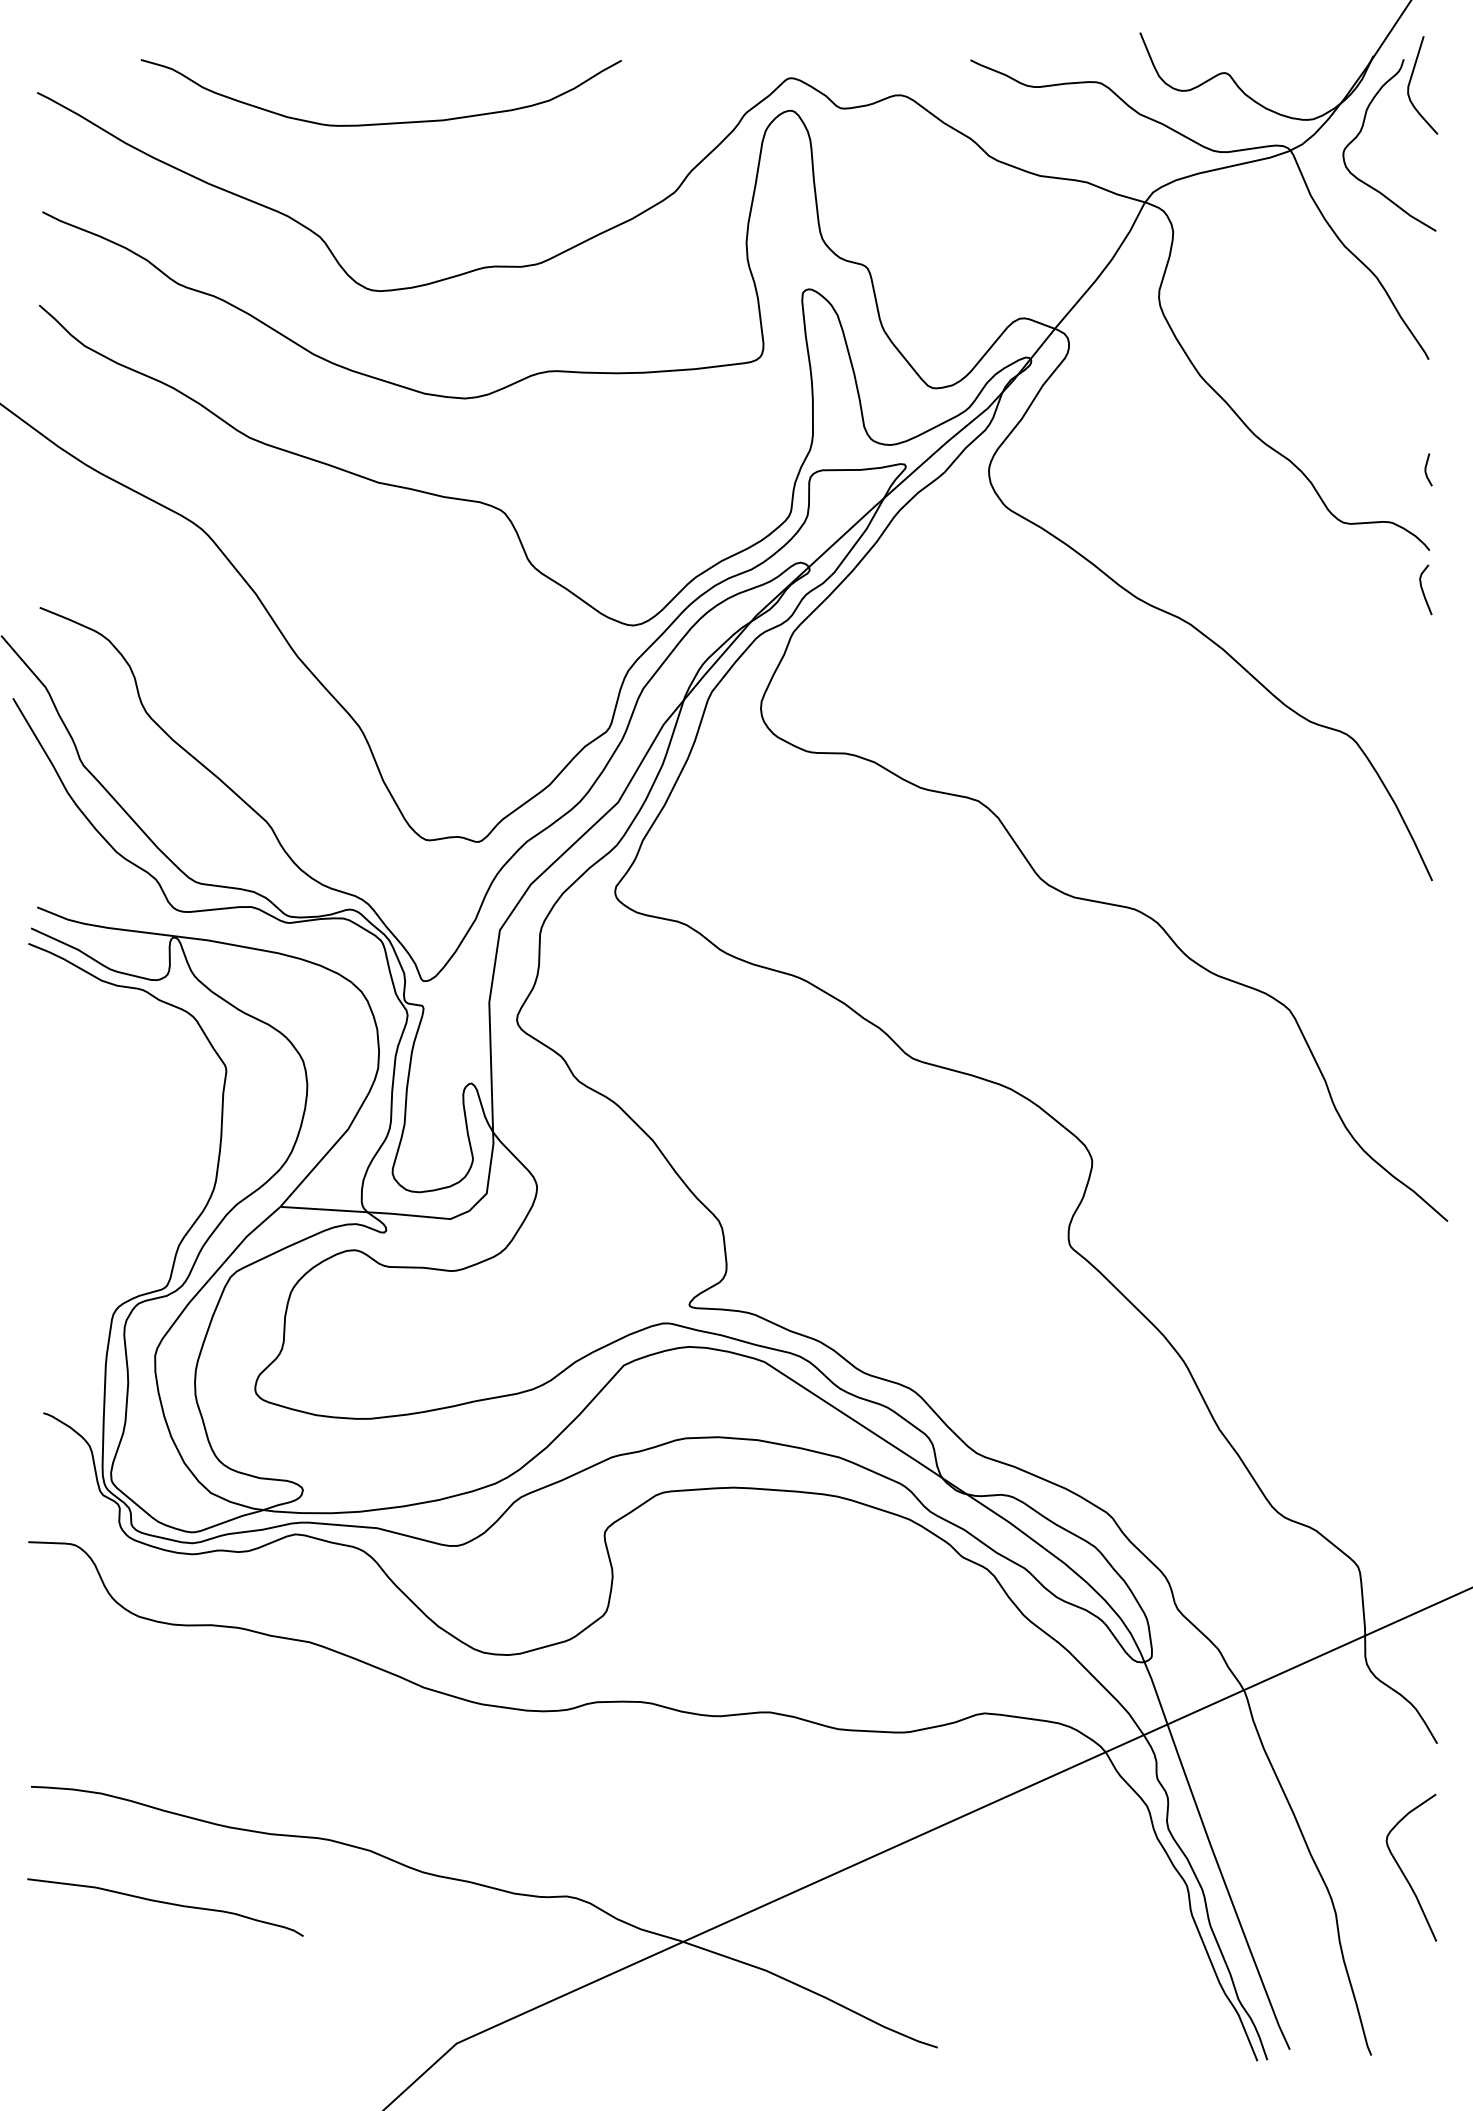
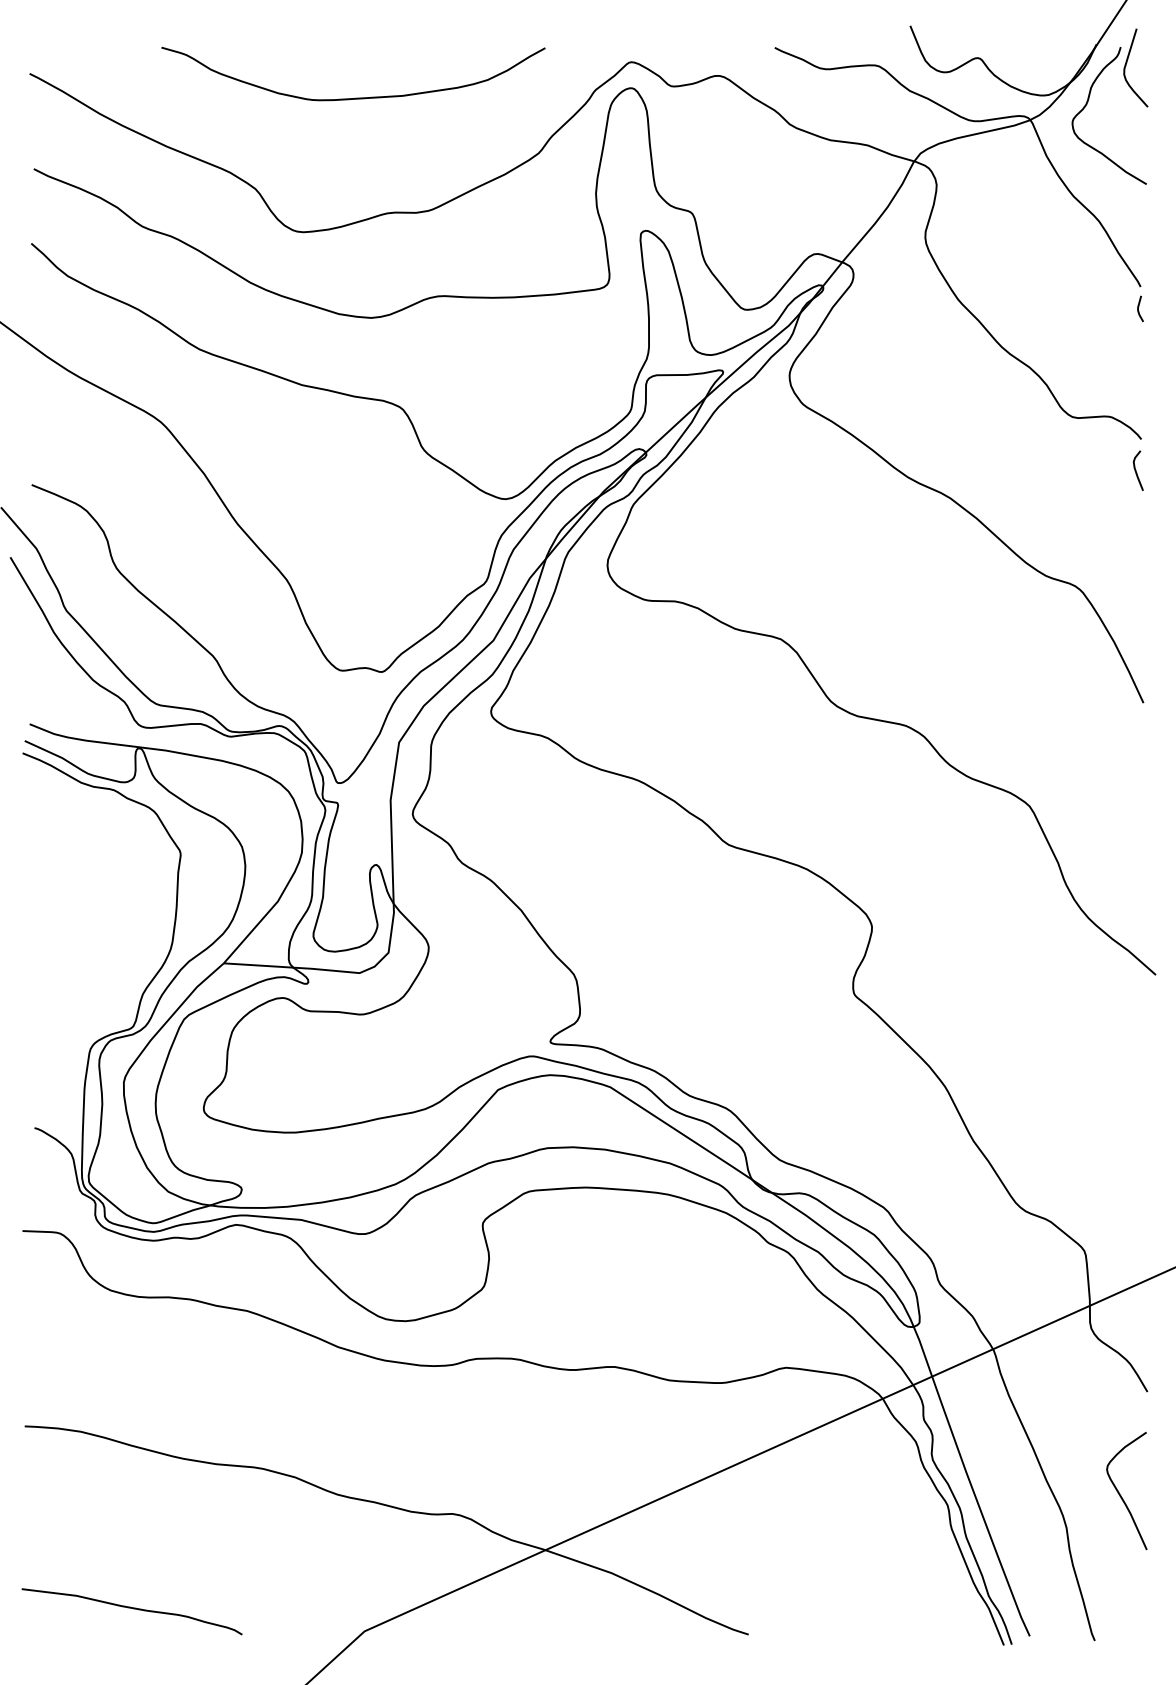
curve: (383, 122) -> (355, 97), moved
line: (1426, 469) -> (1138, 308), moved
curve: (167, 1904) -> (133, 1609), moved

